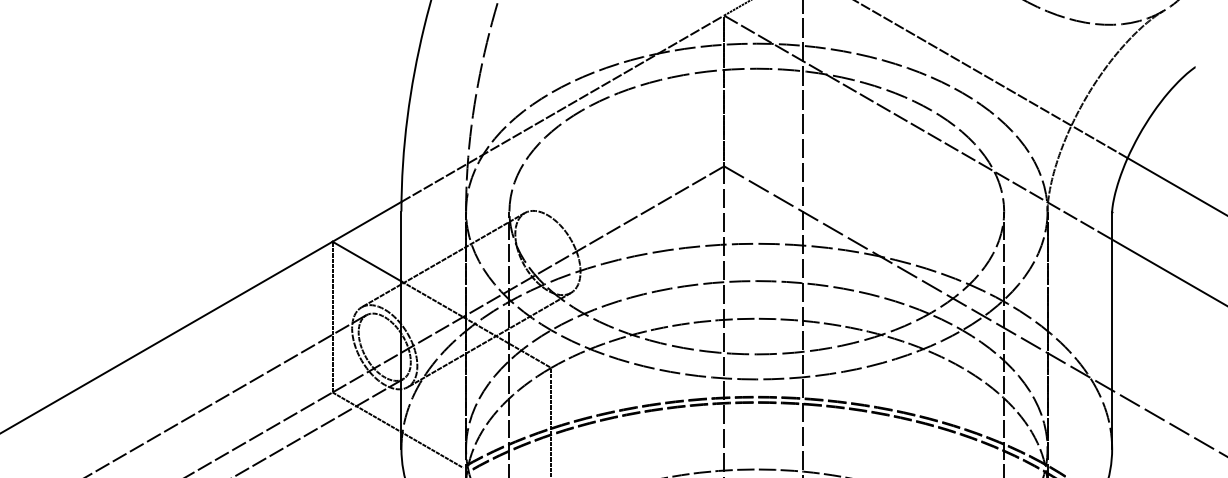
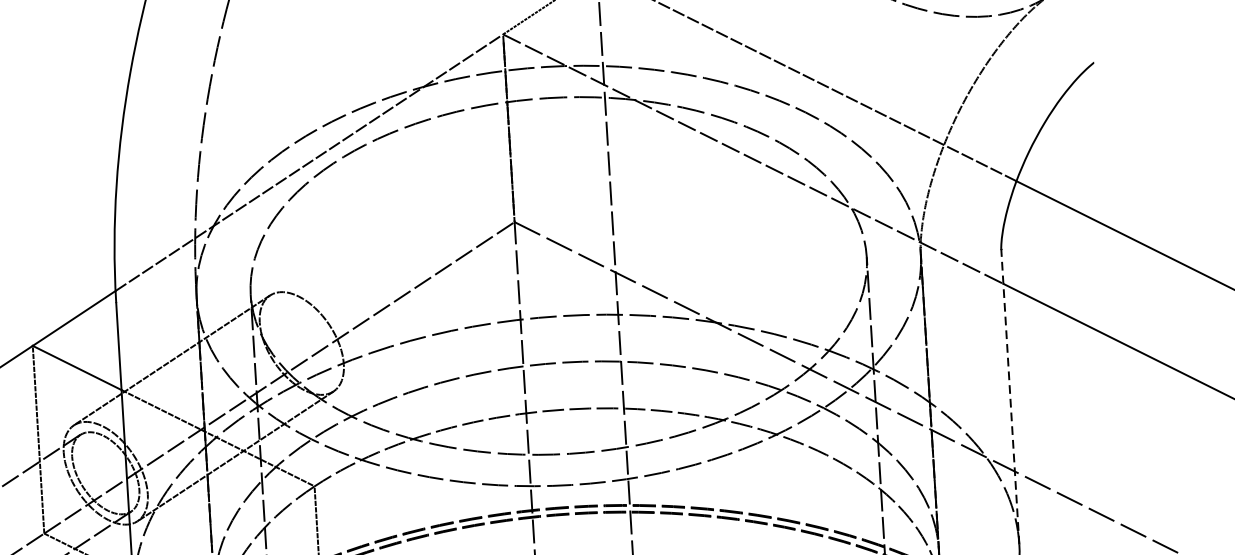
line: (1112, 330) -> (1010, 397), solid -> dashed

